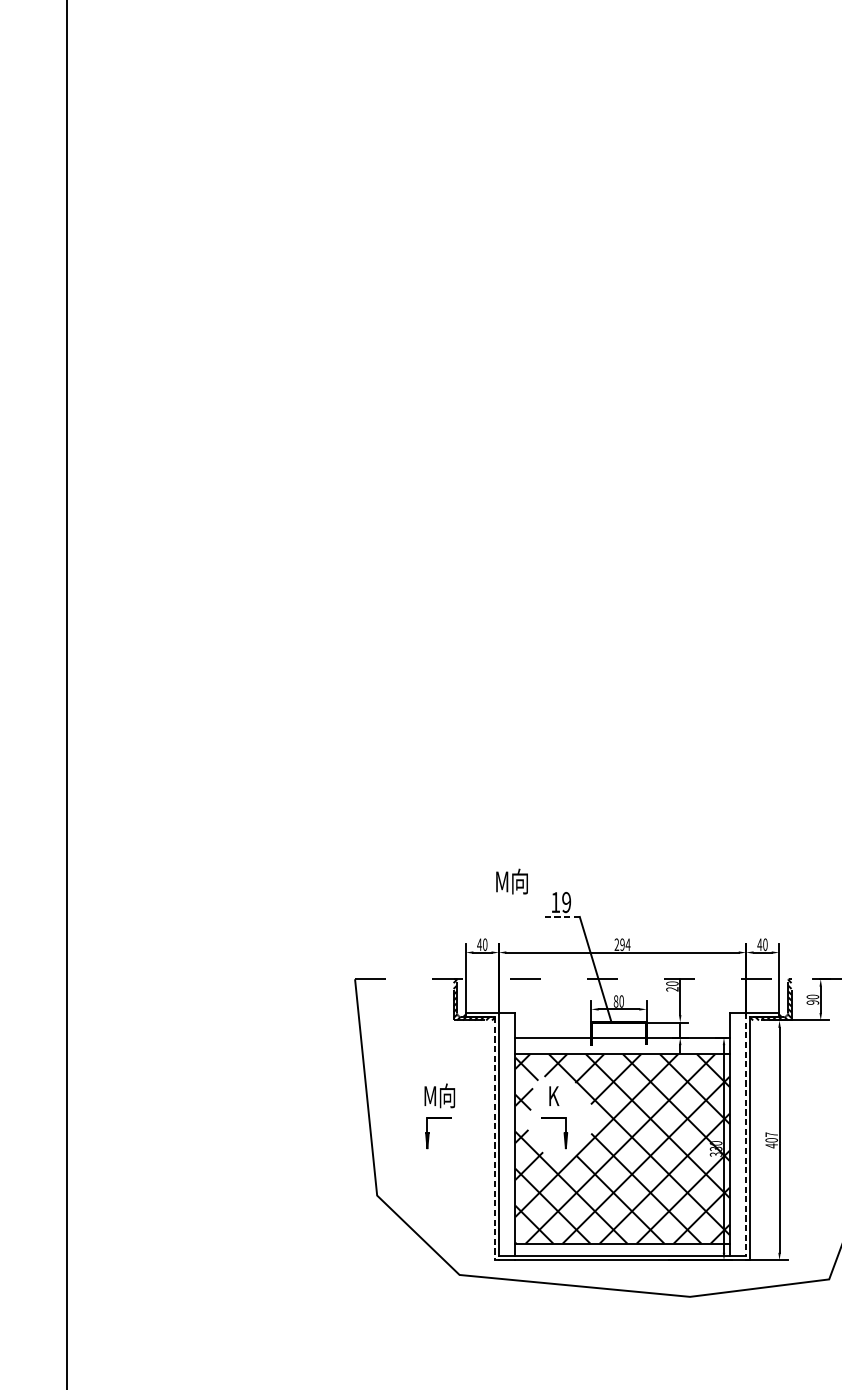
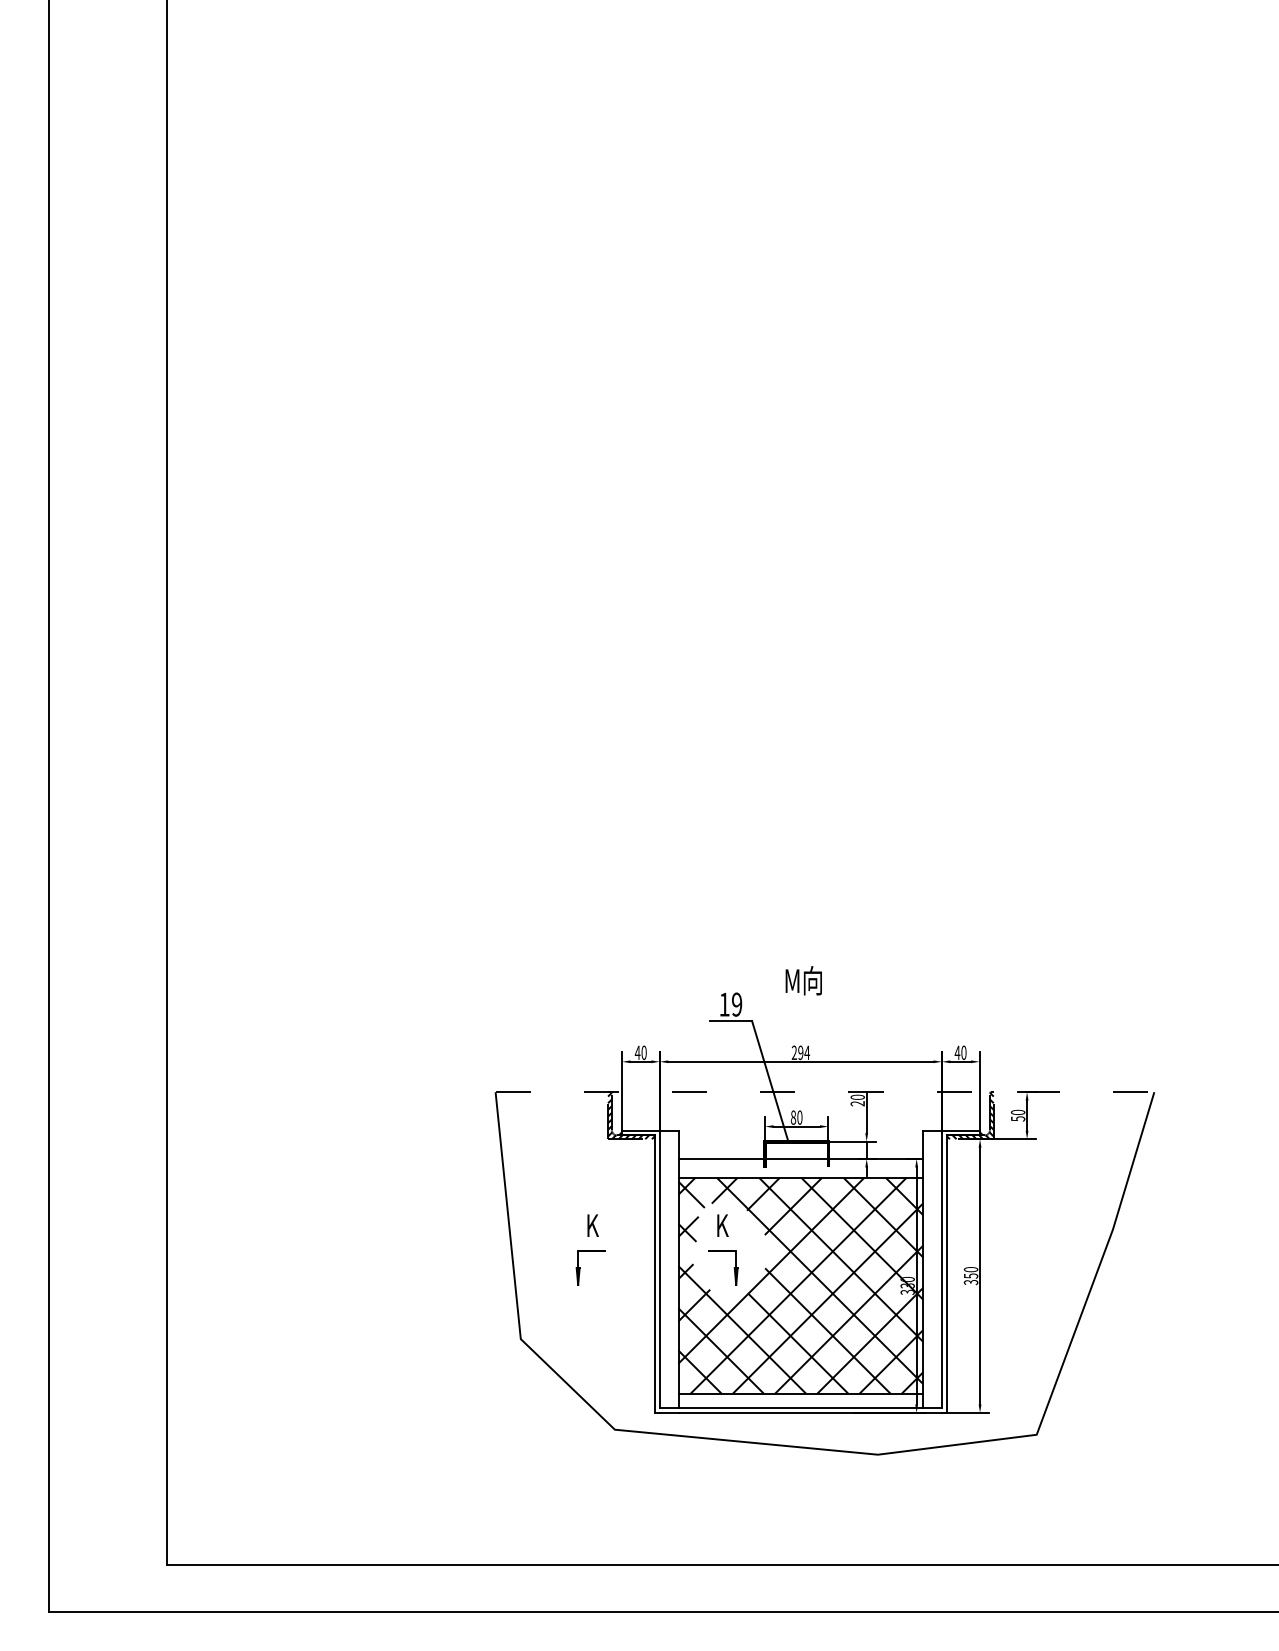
text: (511, 881) -> (803, 980), moved
line: (560, 917) -> (730, 1021), dashed -> solid
text: (813, 1002) -> (1018, 1118), 90 -> 50
text: (439, 1096) -> (592, 1225), M向 -> K
line: (745, 1134) -> (941, 1269), dashed -> solid
line: (495, 1138) -> (655, 1274), dashed -> solid
text: (771, 1140) -> (970, 1276), 407 -> 350

